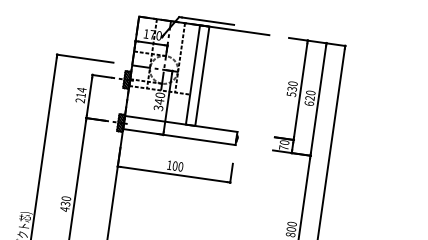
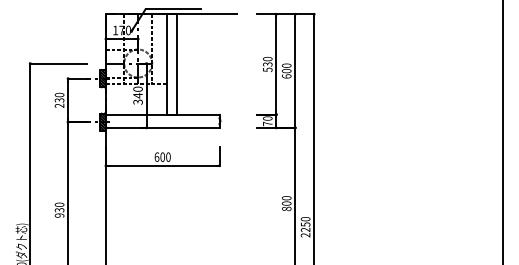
text: (81, 92) -> (59, 97), 214 -> 230
text: (309, 97) -> (286, 70), 620 -> 600
text: (169, 164) -> (156, 156), 100 -> 600
text: (64, 209) -> (59, 215), 430 -> 930

